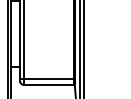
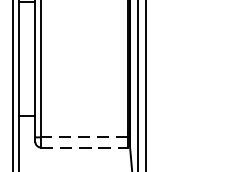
line: (48, 78) -> (84, 136), solid -> dashed
line: (49, 84) -> (86, 146), solid -> dashed

